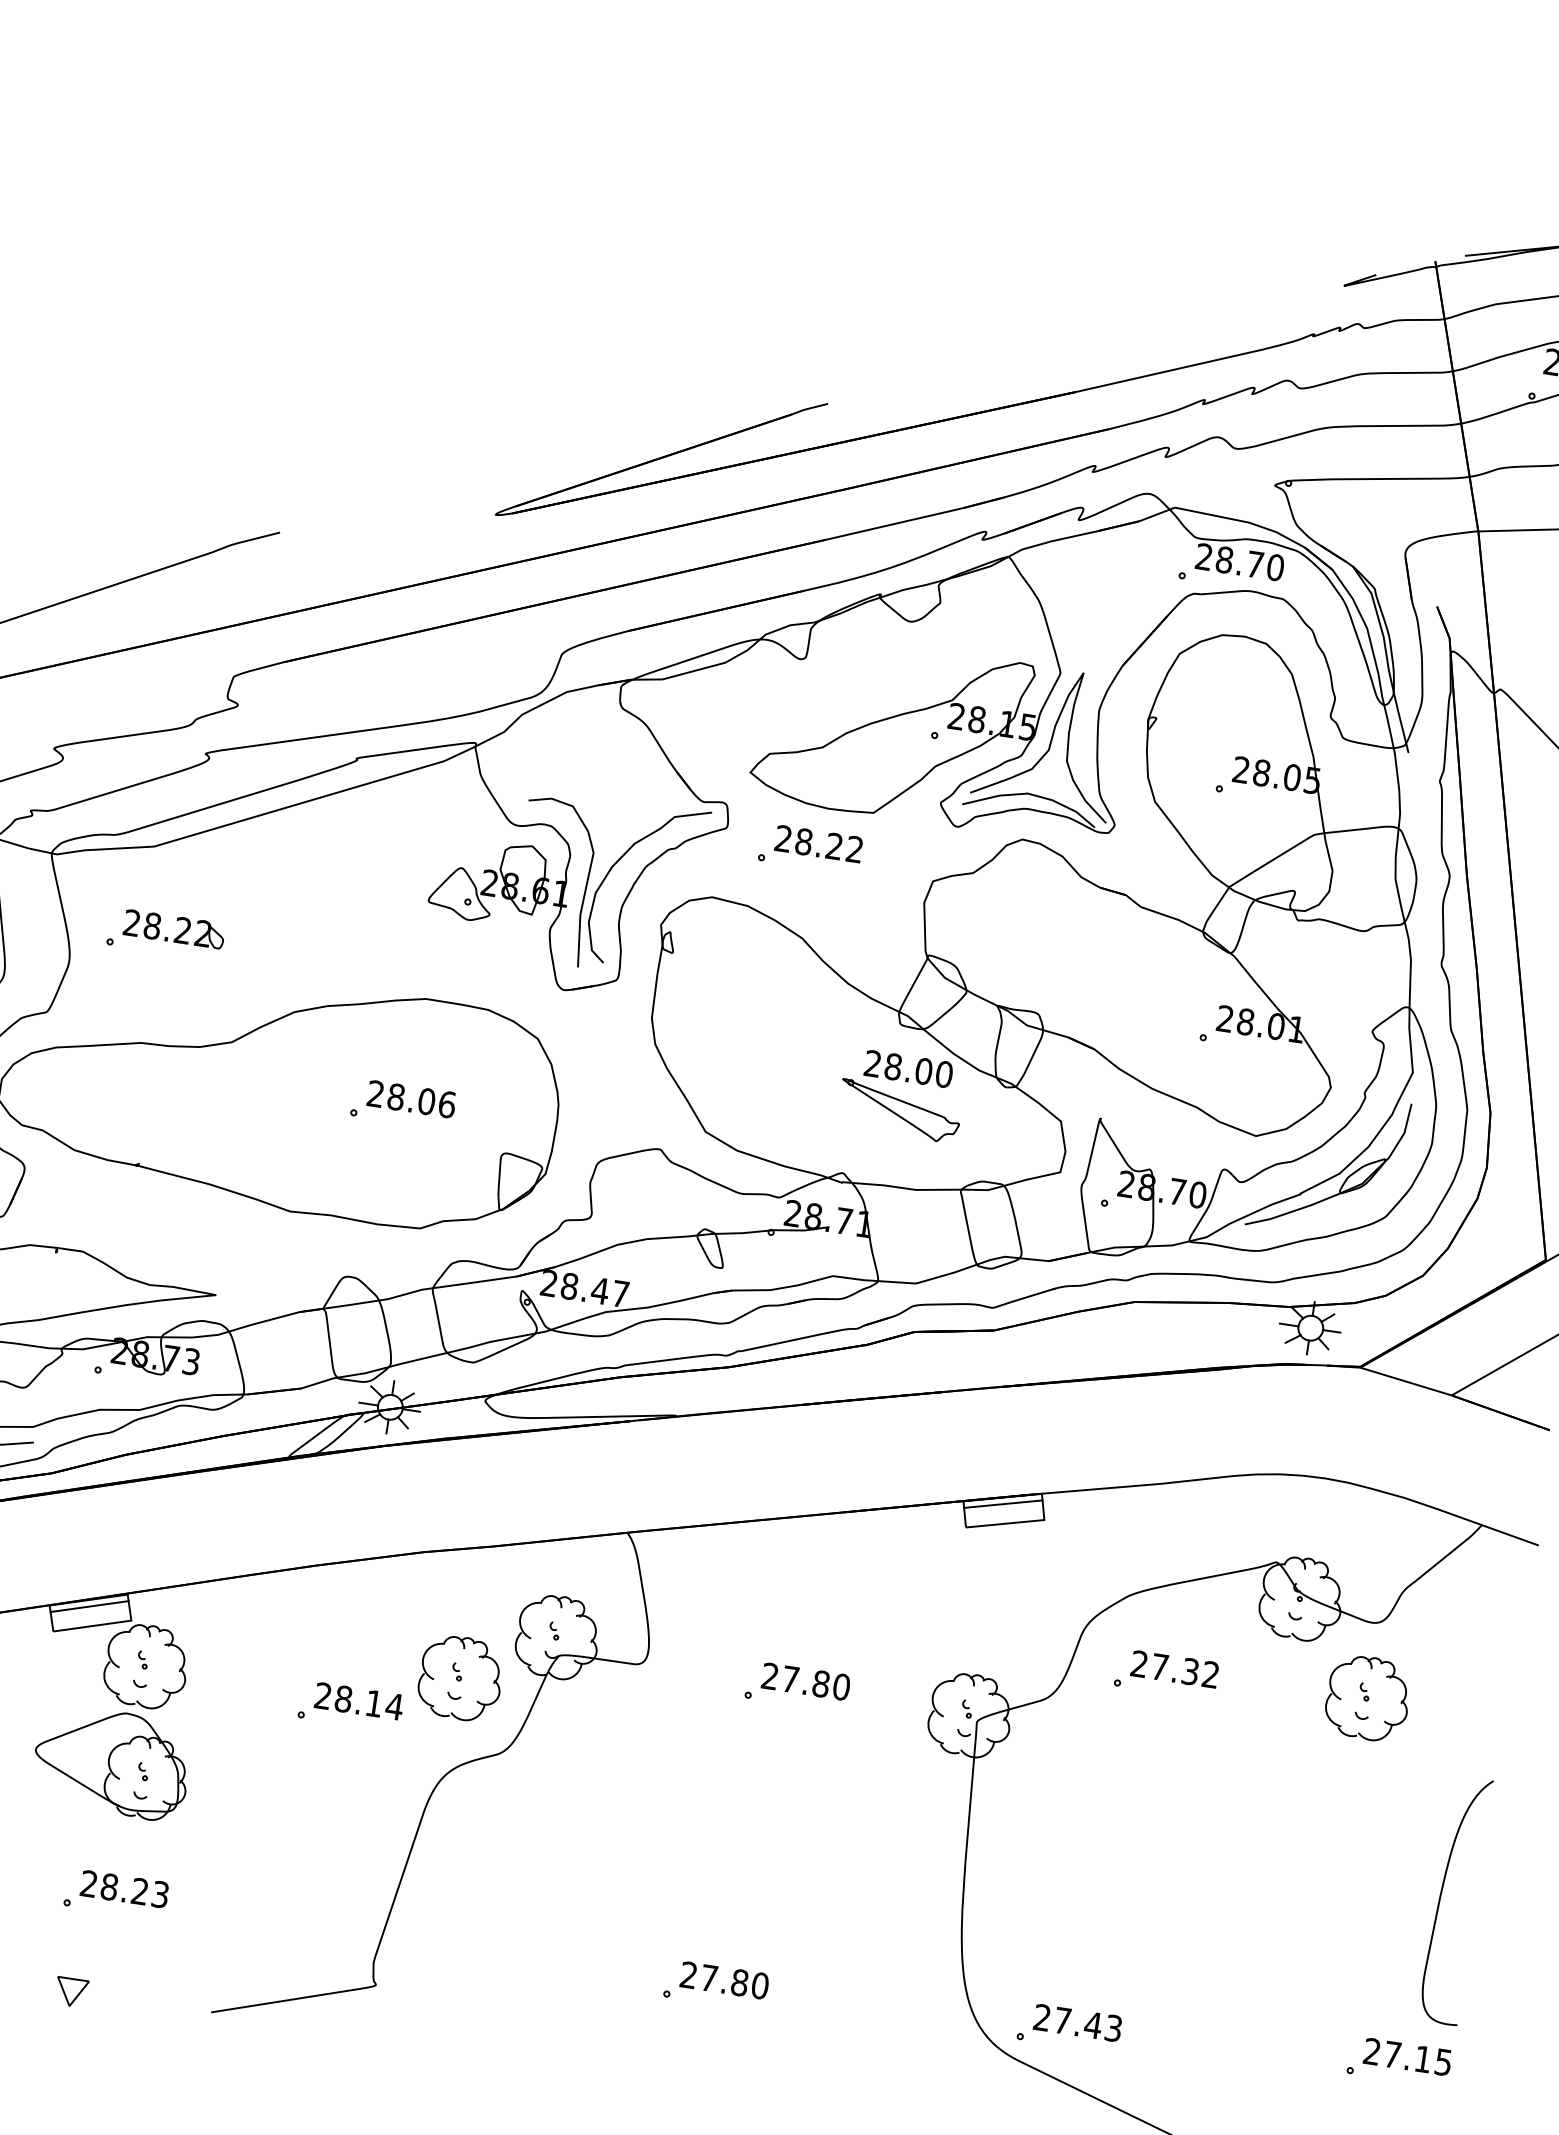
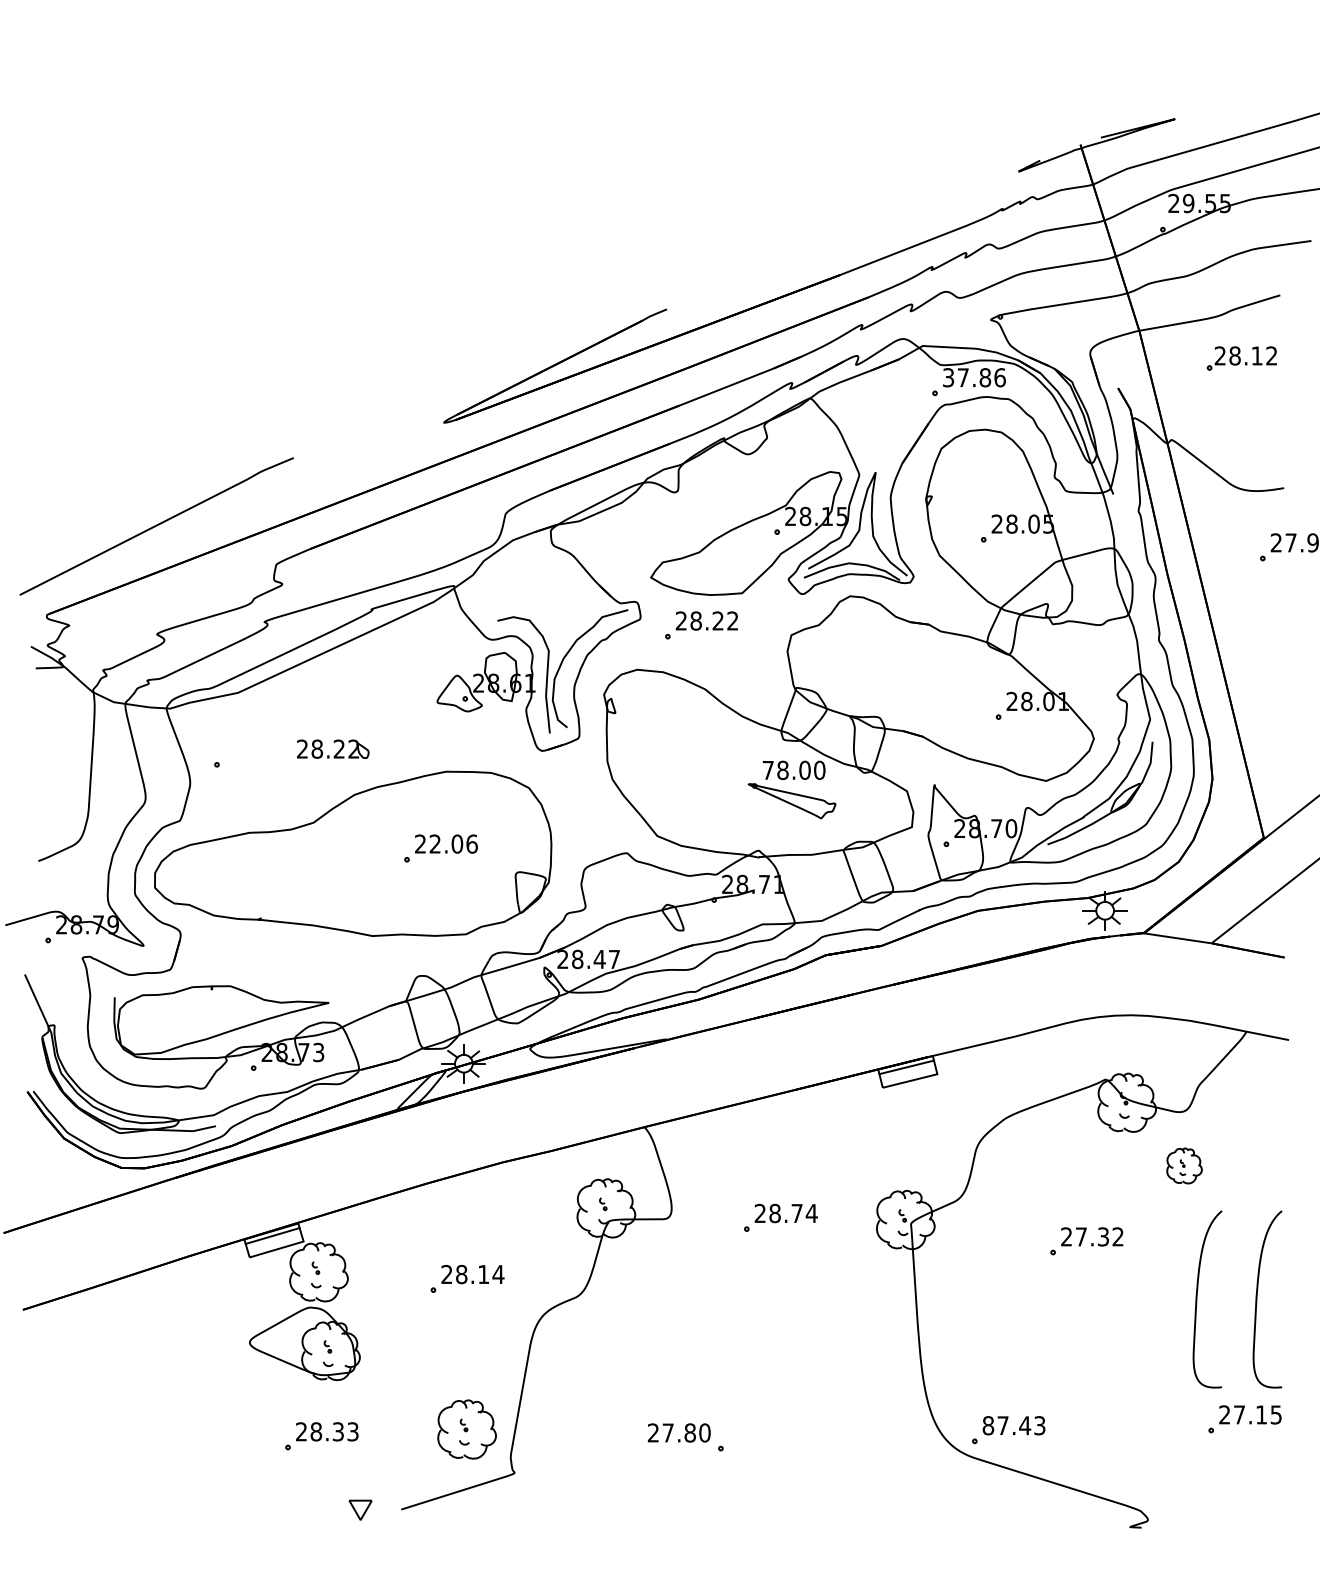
text: (1240, 562) -> (974, 377), 28.70 -> 37.86
part: (175, 928) -> (333, 748), moved
text: (872, 1062) -> (767, 769), 28.00 -> 78.00
text: (396, 1096) -> (435, 843), 28.06 -> 22.06
part: (1166, 1674) -> (1086, 1241), moved
part: (459, 1678) -> (466, 1429), moved
text: (816, 1683) -> (793, 1213), 27.80 -> 28.74
part: (1368, 1697) -> (1184, 1165), size x0.6
curve: (1358, 1886) -> (1197, 1299), added
text: (138, 1890) -> (337, 1431), 28.23 -> 28.33
text: (723, 1979) -> (678, 1432), moved
part: (71, 1991) -> (360, 1509), moved
text: (1042, 2017) -> (988, 1425), 27.43 -> 87.43

